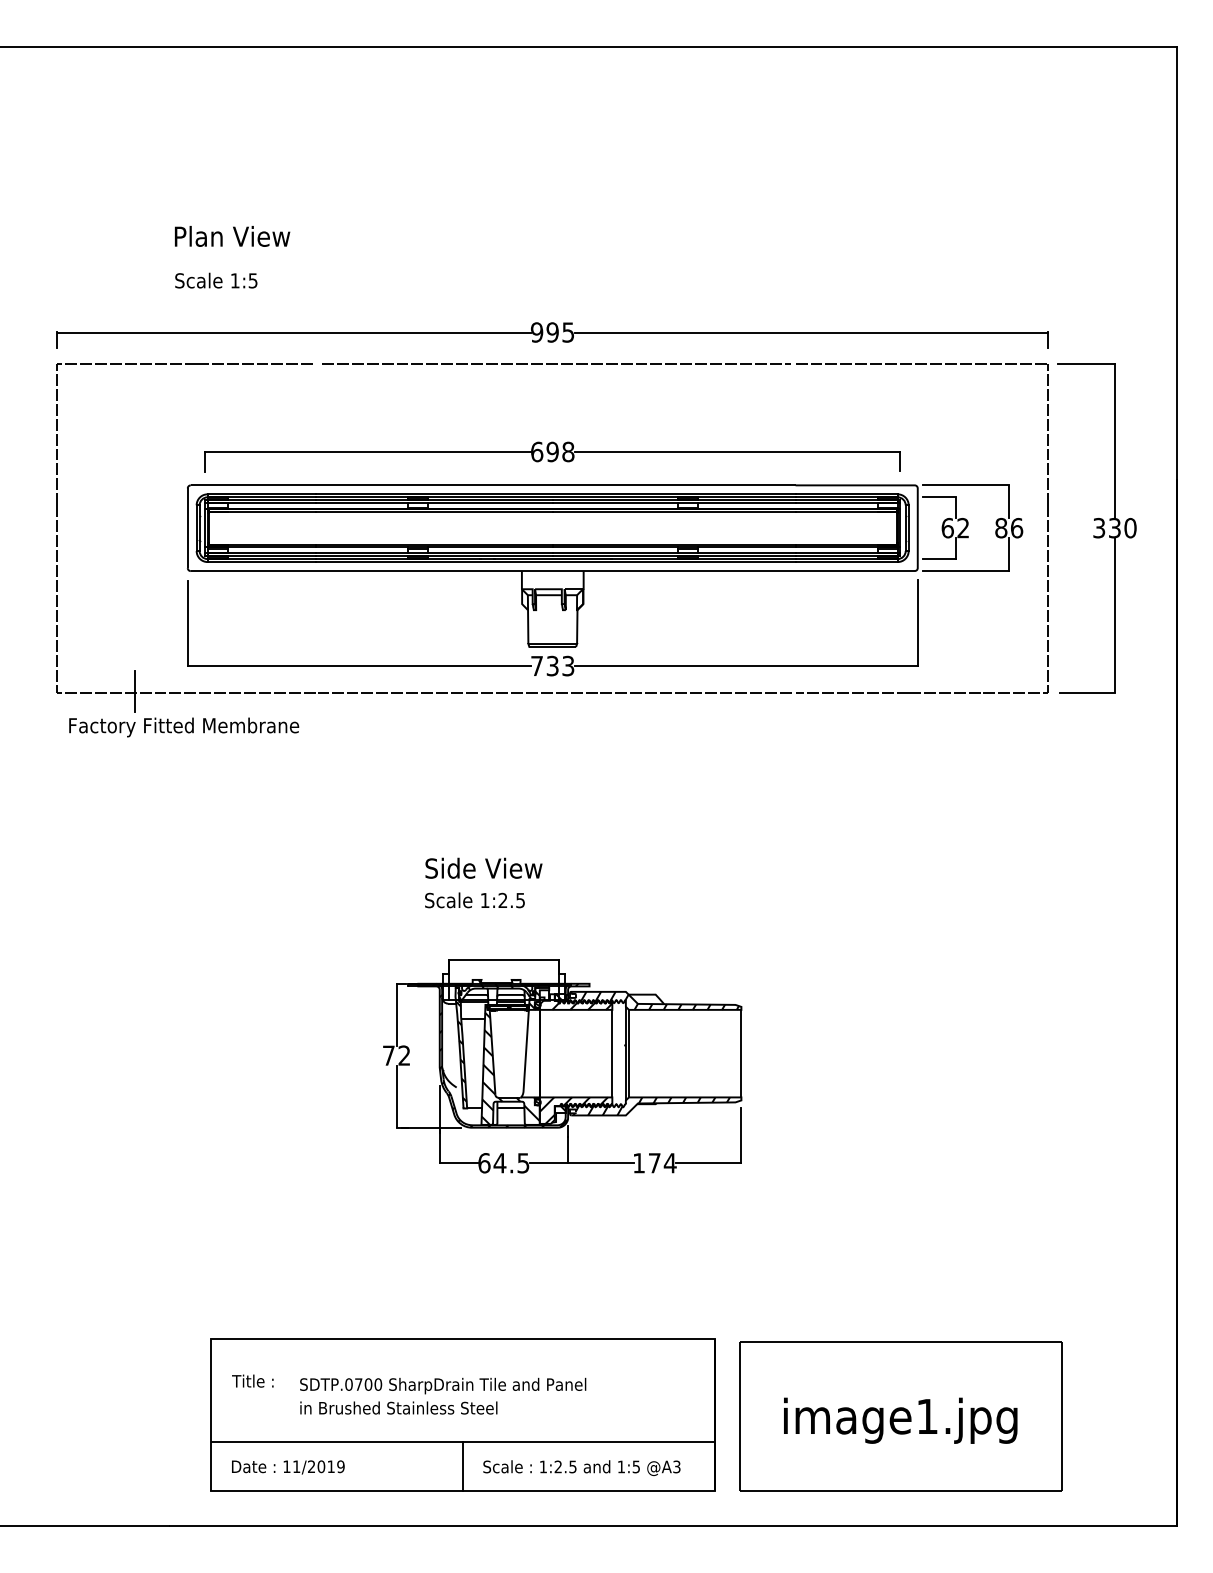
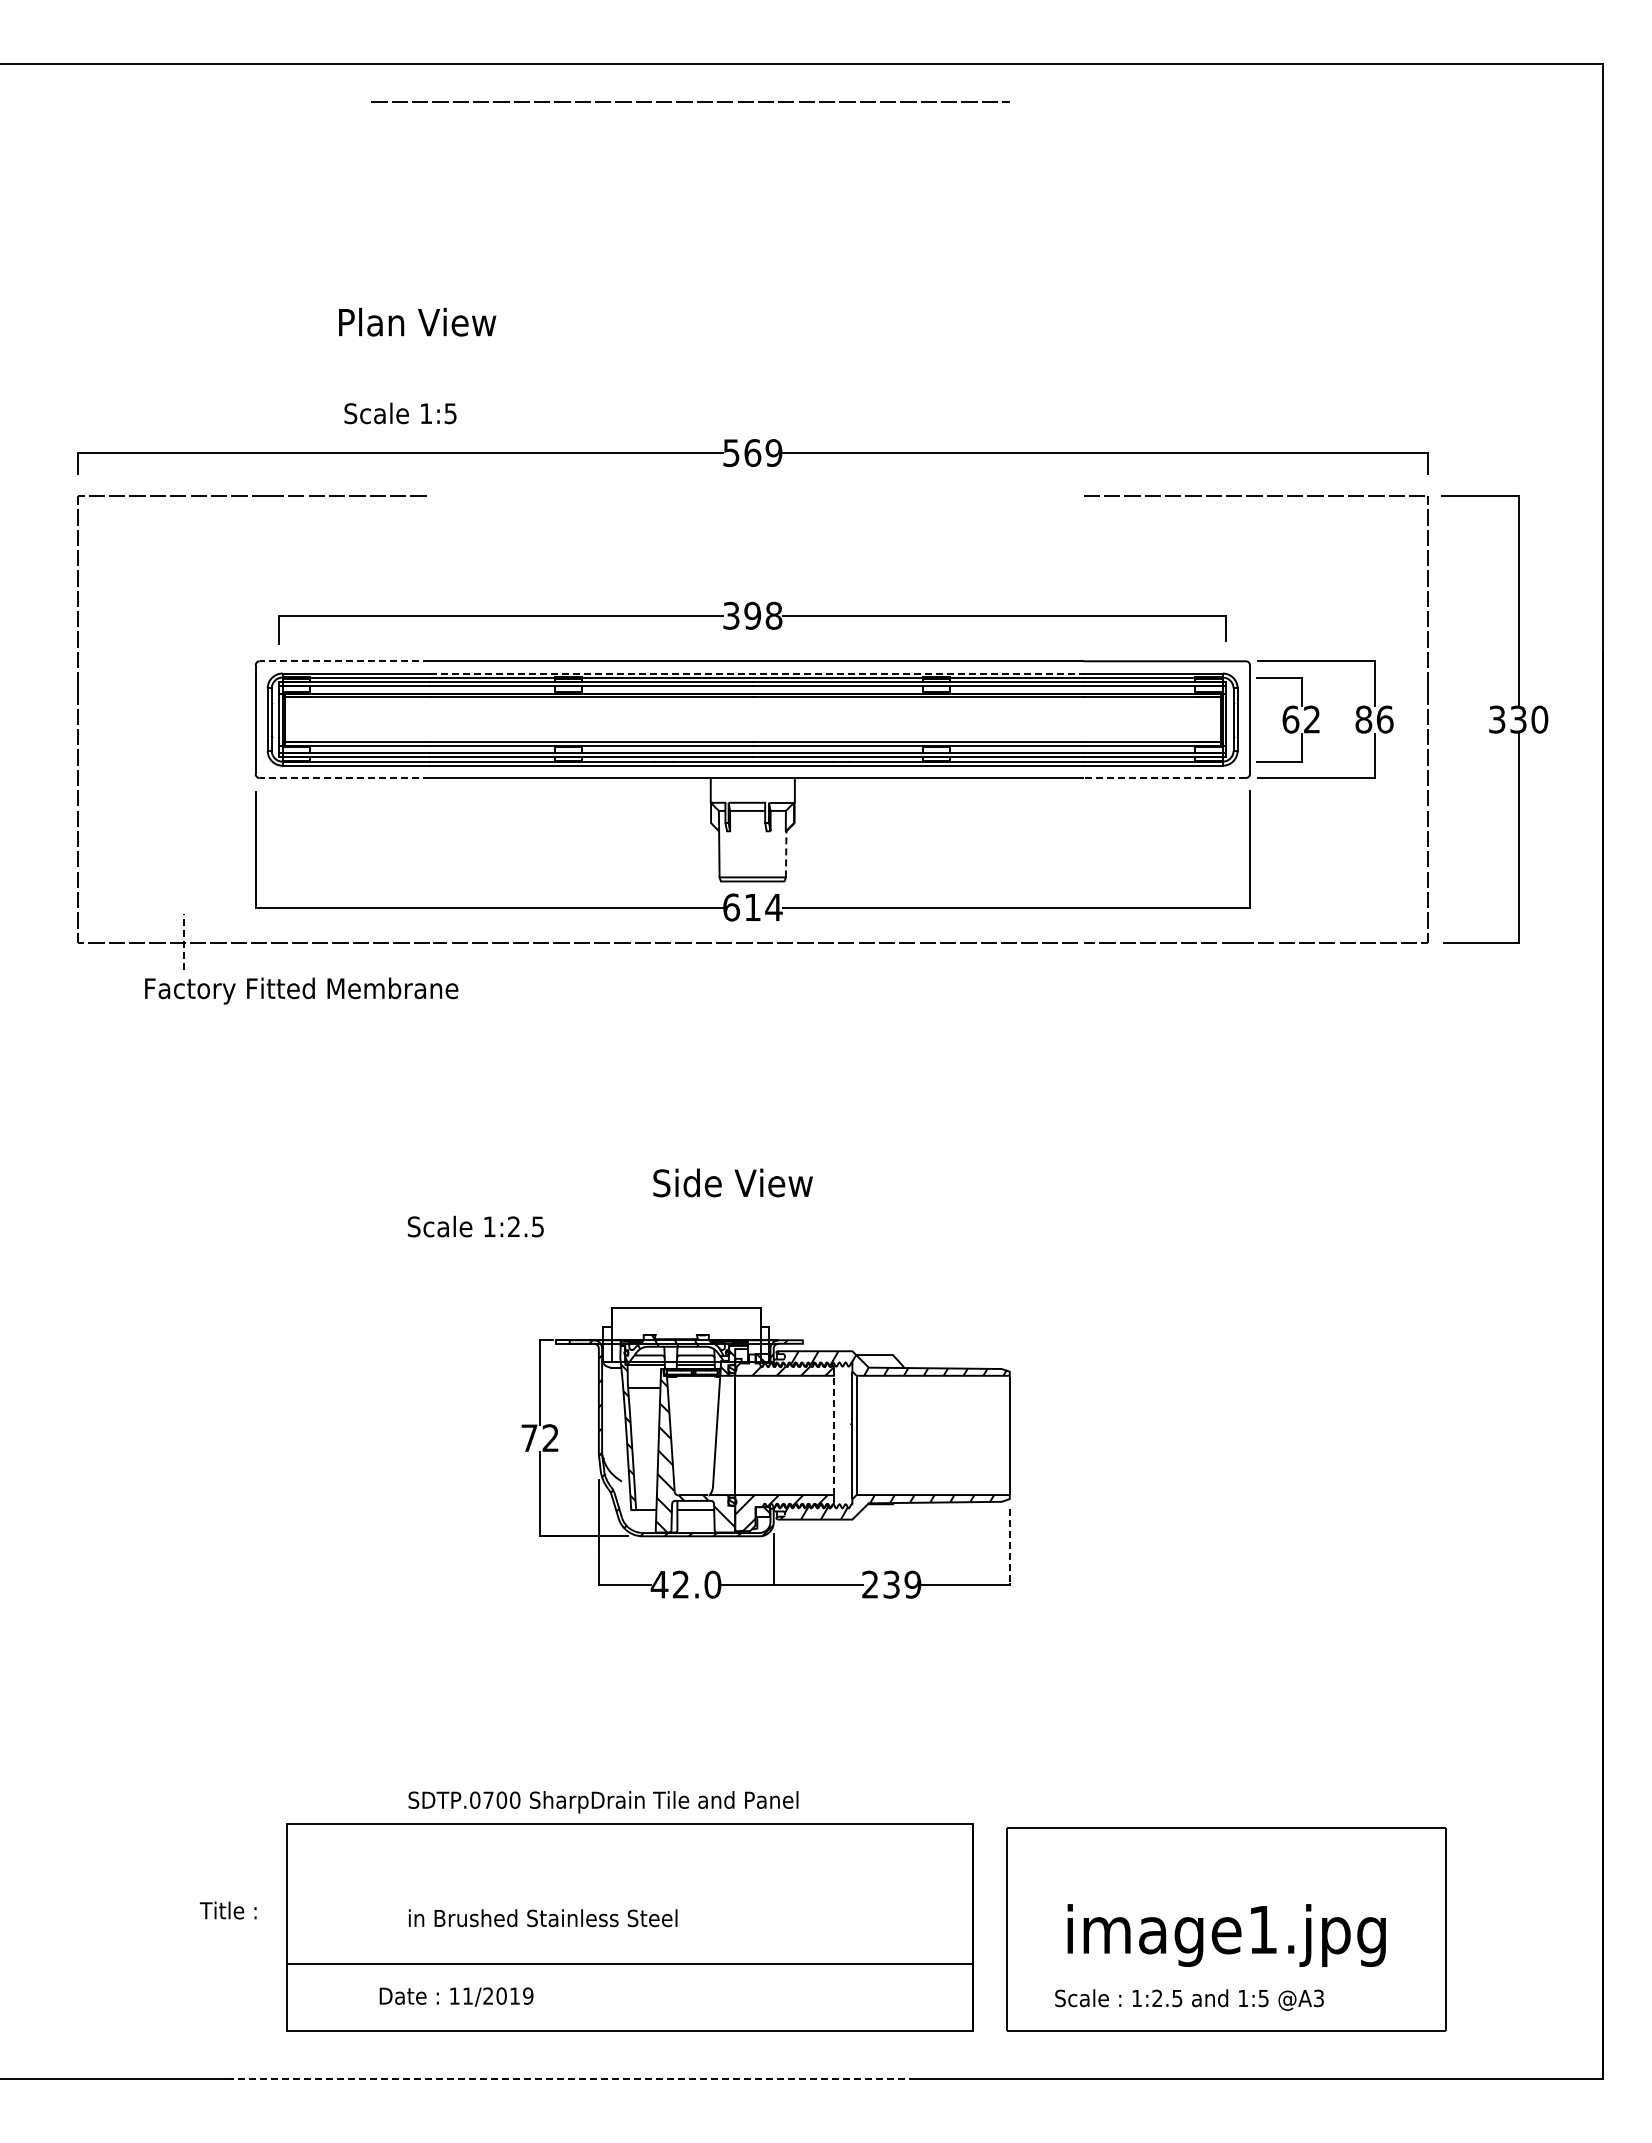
text: (232, 235) -> (417, 321), moved
text: (216, 280) -> (400, 413), moved
text: (552, 332) -> (752, 453), 995 -> 569
line: (556, 363) -> (690, 101), moved
text: (537, 451) -> (731, 615), 698 -> 398
line: (253, 485) -> (344, 661), solid -> dashed
line: (555, 494) -> (756, 673), solid -> dashed
line: (253, 570) -> (344, 777), solid -> dashed
line: (854, 570) -> (1164, 777), solid -> dashed
line: (577, 625) -> (786, 852), solid -> dashed
text: (552, 666) -> (752, 907), 733 -> 614
line: (135, 691) -> (184, 941), solid -> dashed
text: (184, 727) -> (301, 990), moved
text: (483, 867) -> (732, 1182), moved
text: (474, 900) -> (475, 1226), moved
line: (612, 1053) -> (833, 1435), solid -> dashed
line: (741, 1135) -> (1009, 1546), solid -> dashed
text: (503, 1163) -> (685, 1584), 64.5 -> 42.0
text: (654, 1163) -> (891, 1584), 174 -> 239
text: (252, 1381) -> (227, 1910), moved
text: (443, 1386) -> (603, 1802), moved
line: (462, 1466) -> (630, 1997), removed
text: (288, 1467) -> (456, 1996), moved
text: (581, 1467) -> (1189, 1999), moved
line: (420, 1525) -> (572, 2078), solid -> dashed

